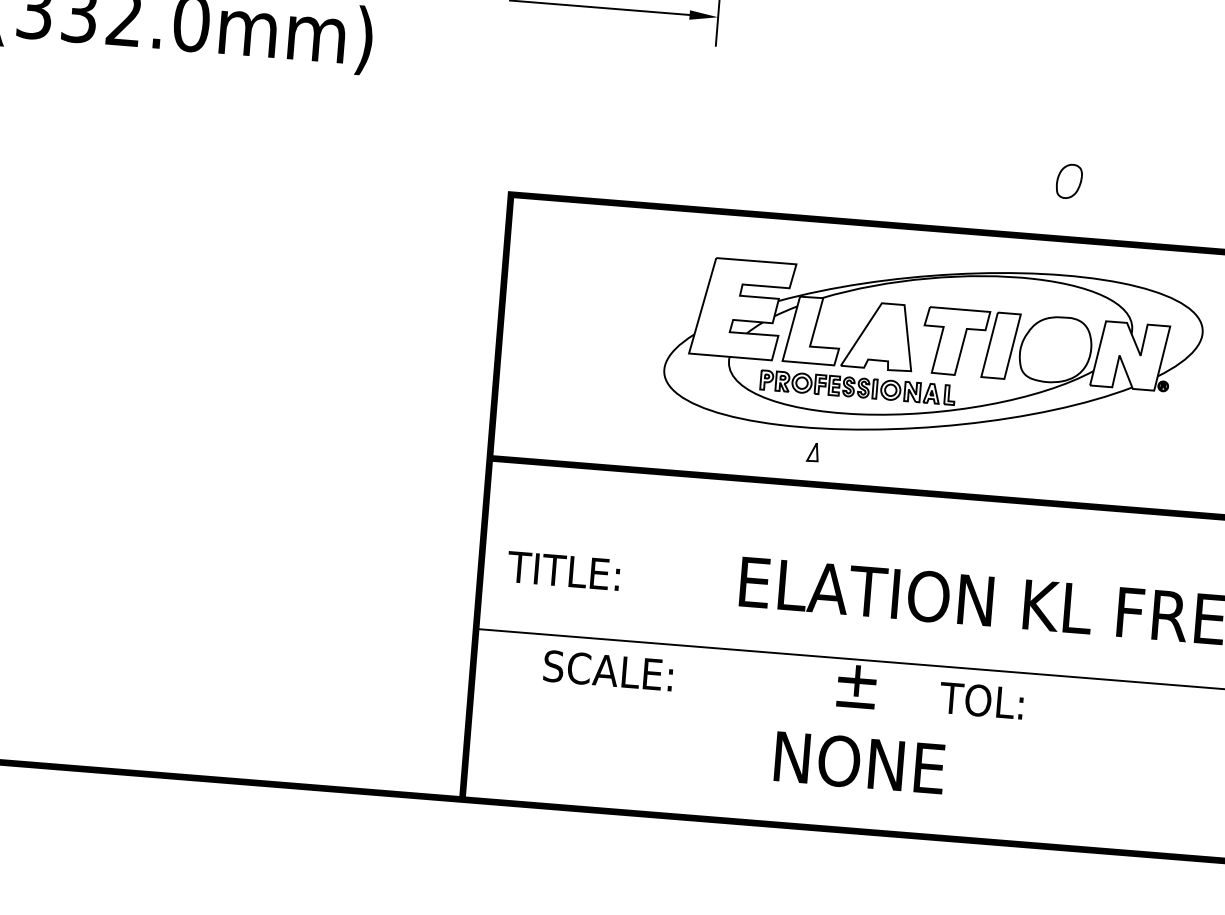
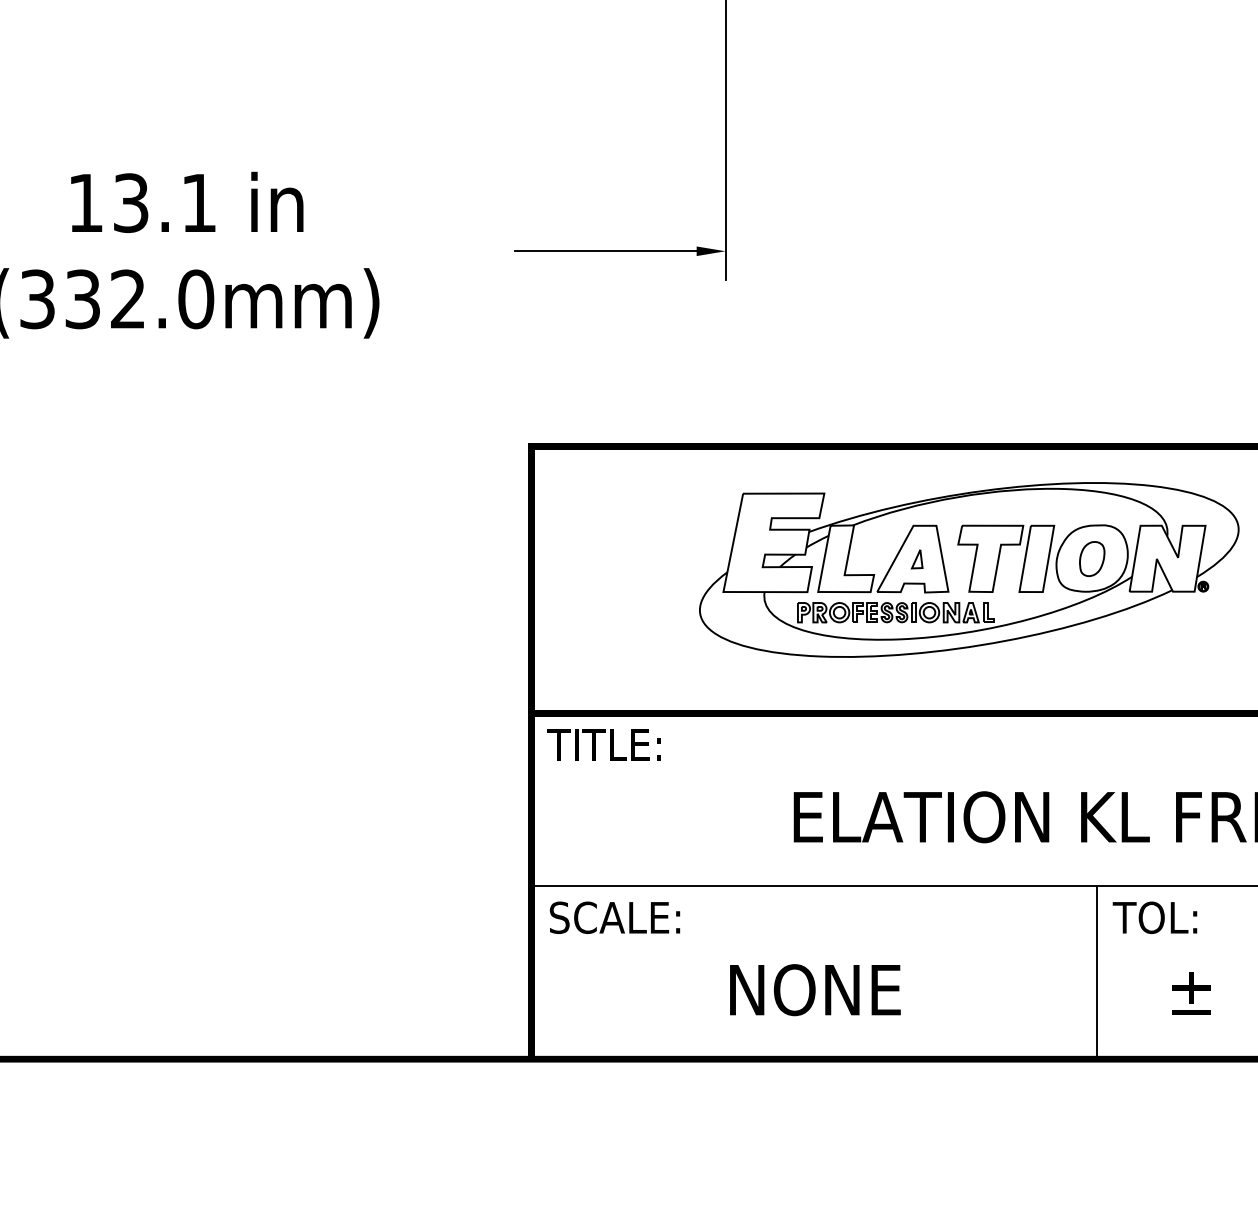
part: (1069, 180) -> (1092, 558), moved
part: (812, 452) -> (916, 559), moved
text: (563, 570) -> (603, 744), moved
text: (607, 670) -> (614, 917), moved
text: (857, 686) -> (1191, 993), moved
text: (981, 700) -> (1154, 917), moved
line: (1028, 758) -> (1097, 972), added
text: (859, 763) -> (815, 990), moved

